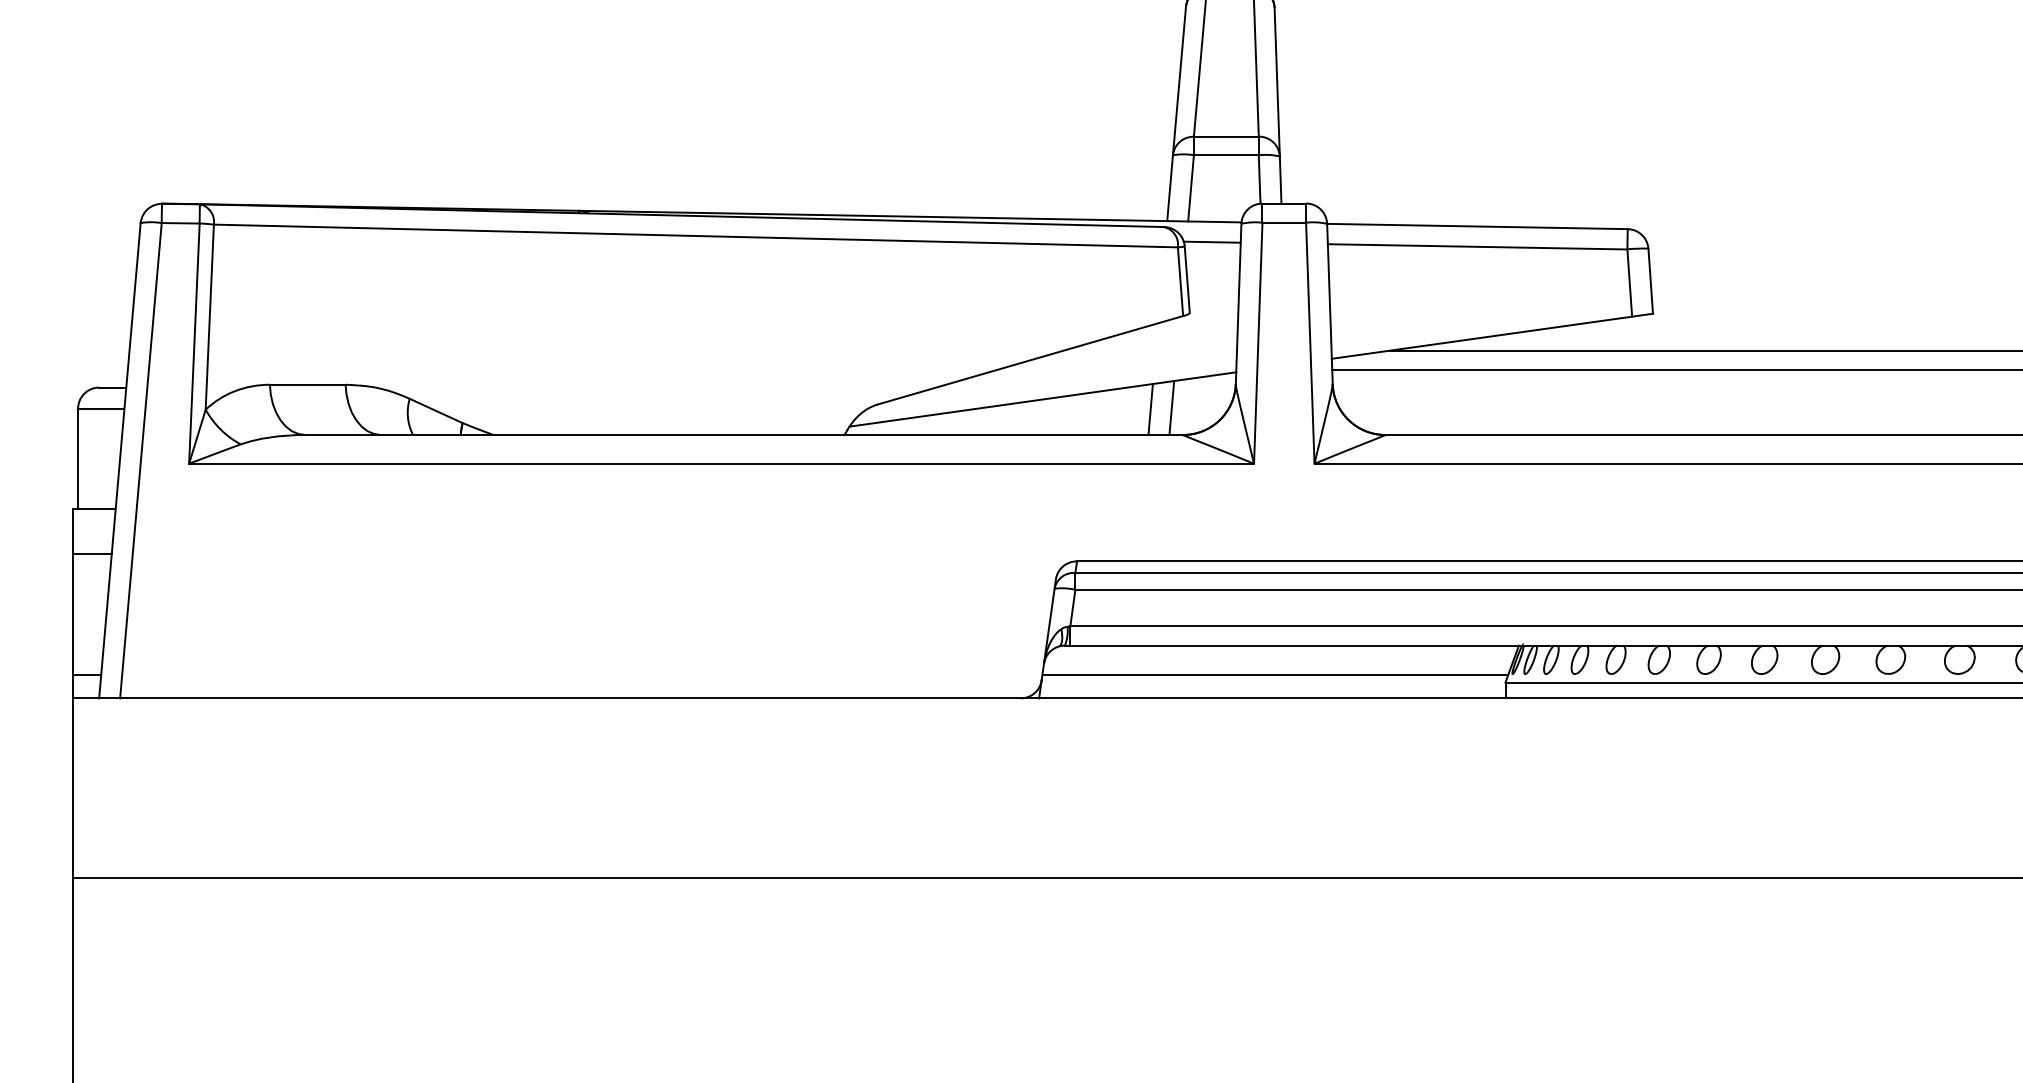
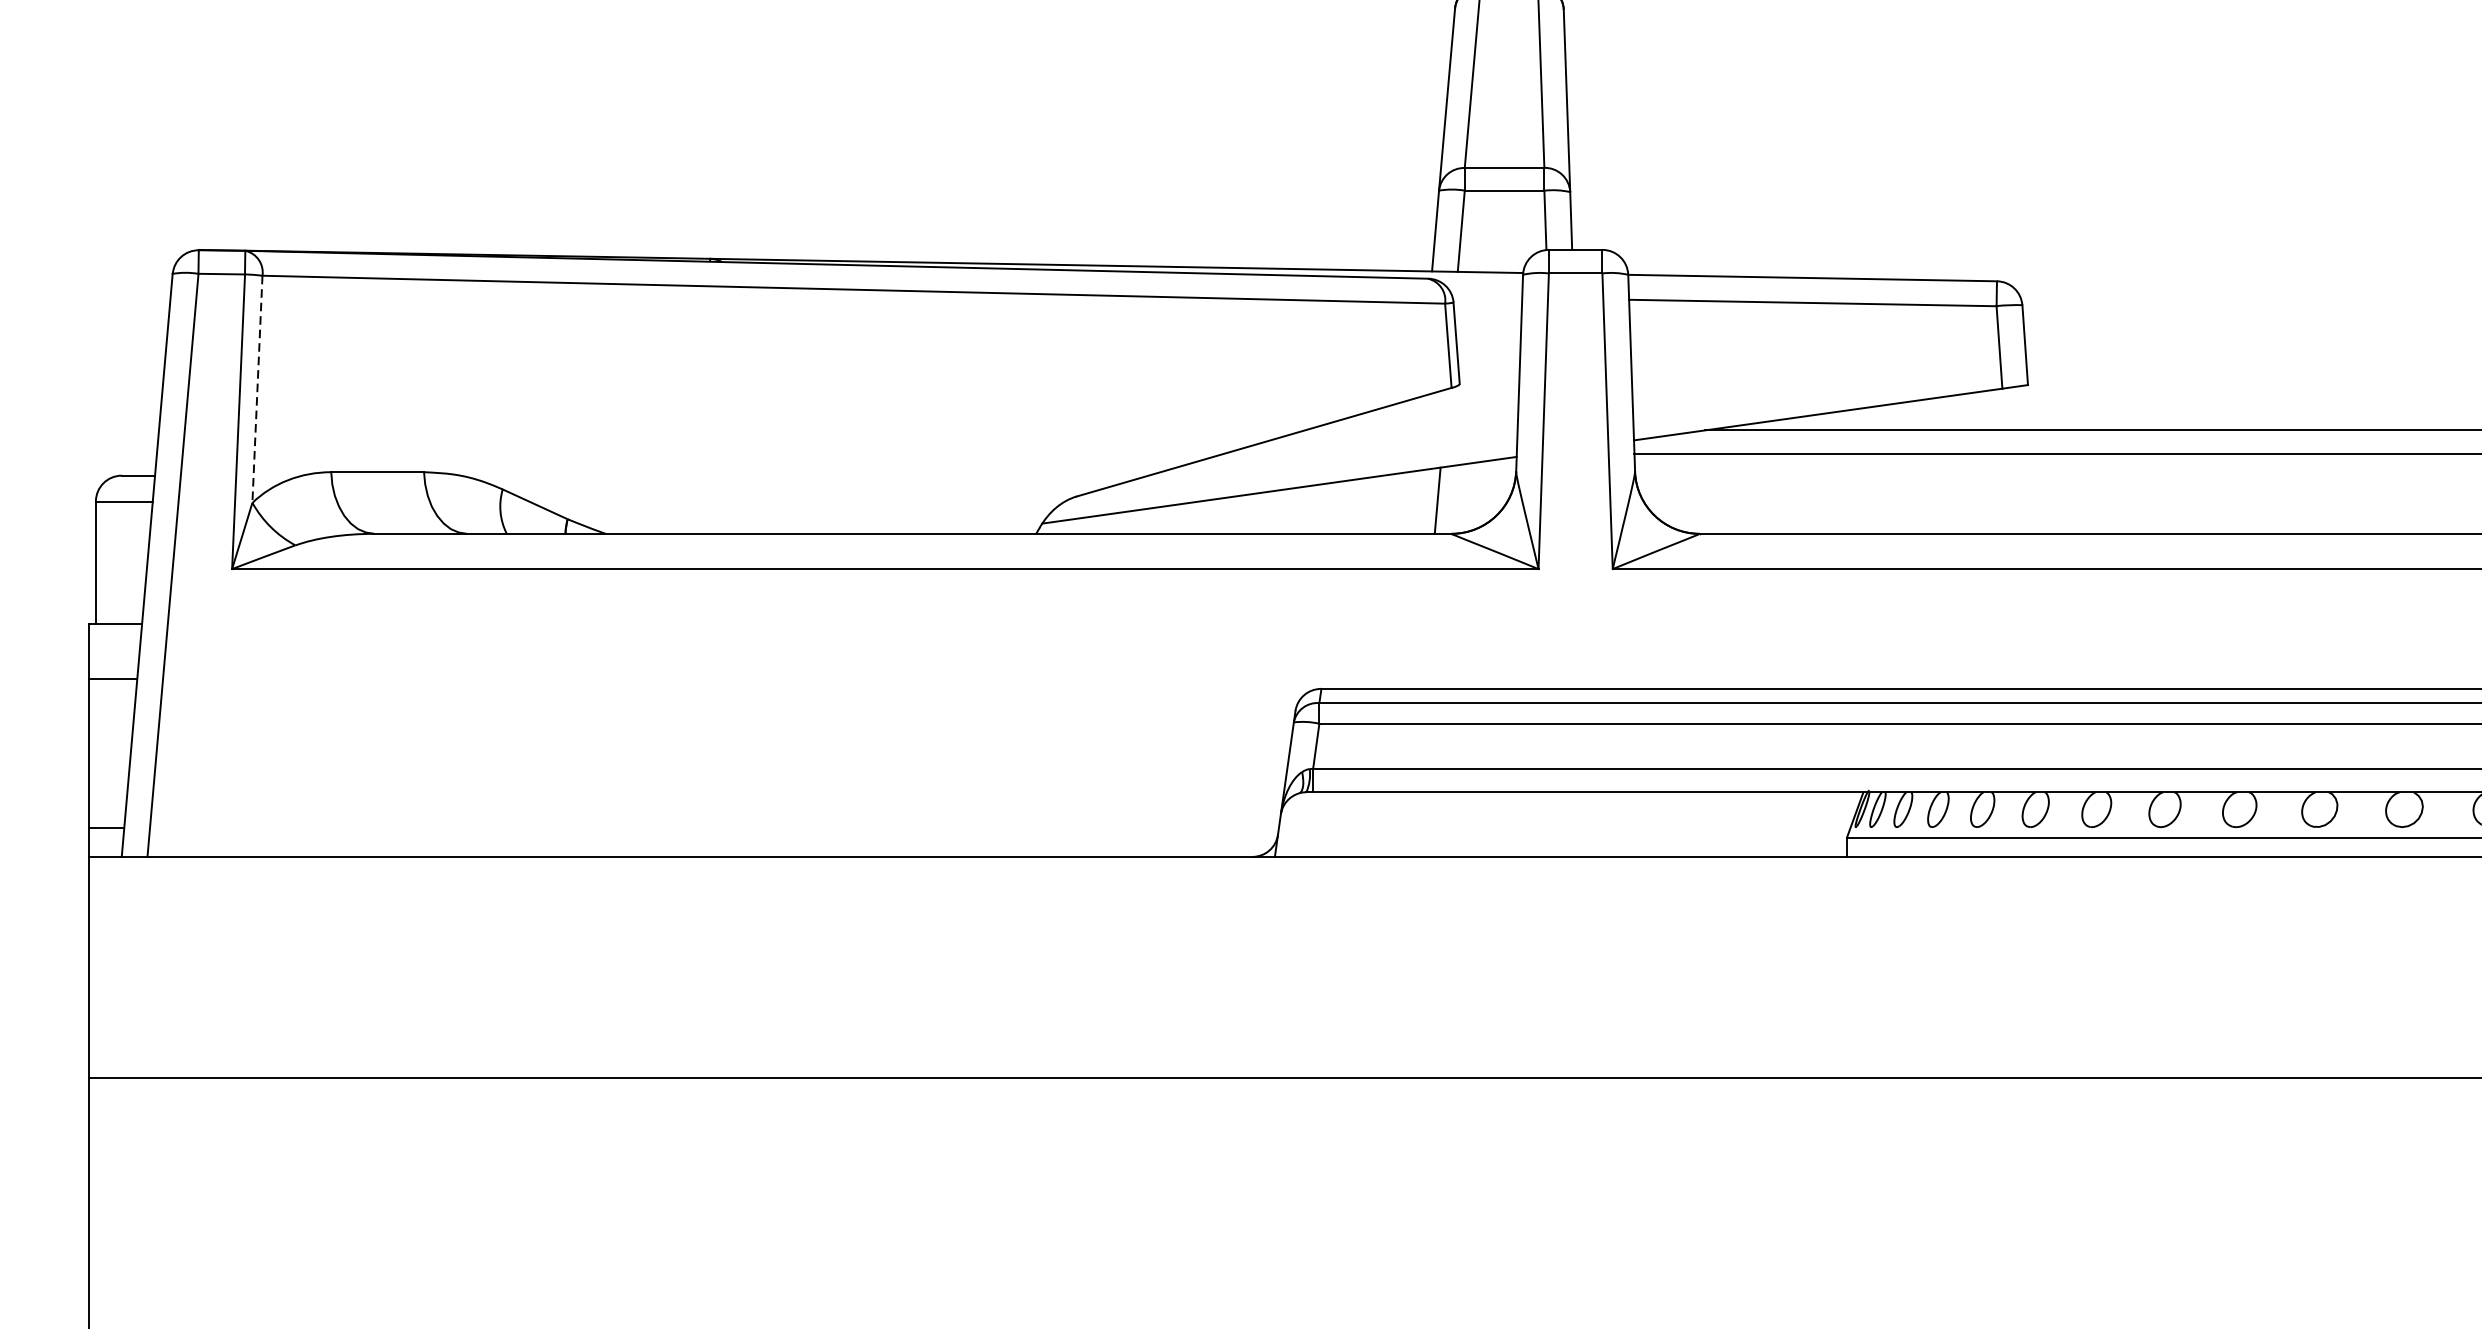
line: (1211, 241) -> (1486, 296), removed
line: (209, 317) -> (257, 389), solid -> dashed
line: (1150, 409) -> (1411, 502), removed
line: (1275, 674) -> (1564, 827), removed

